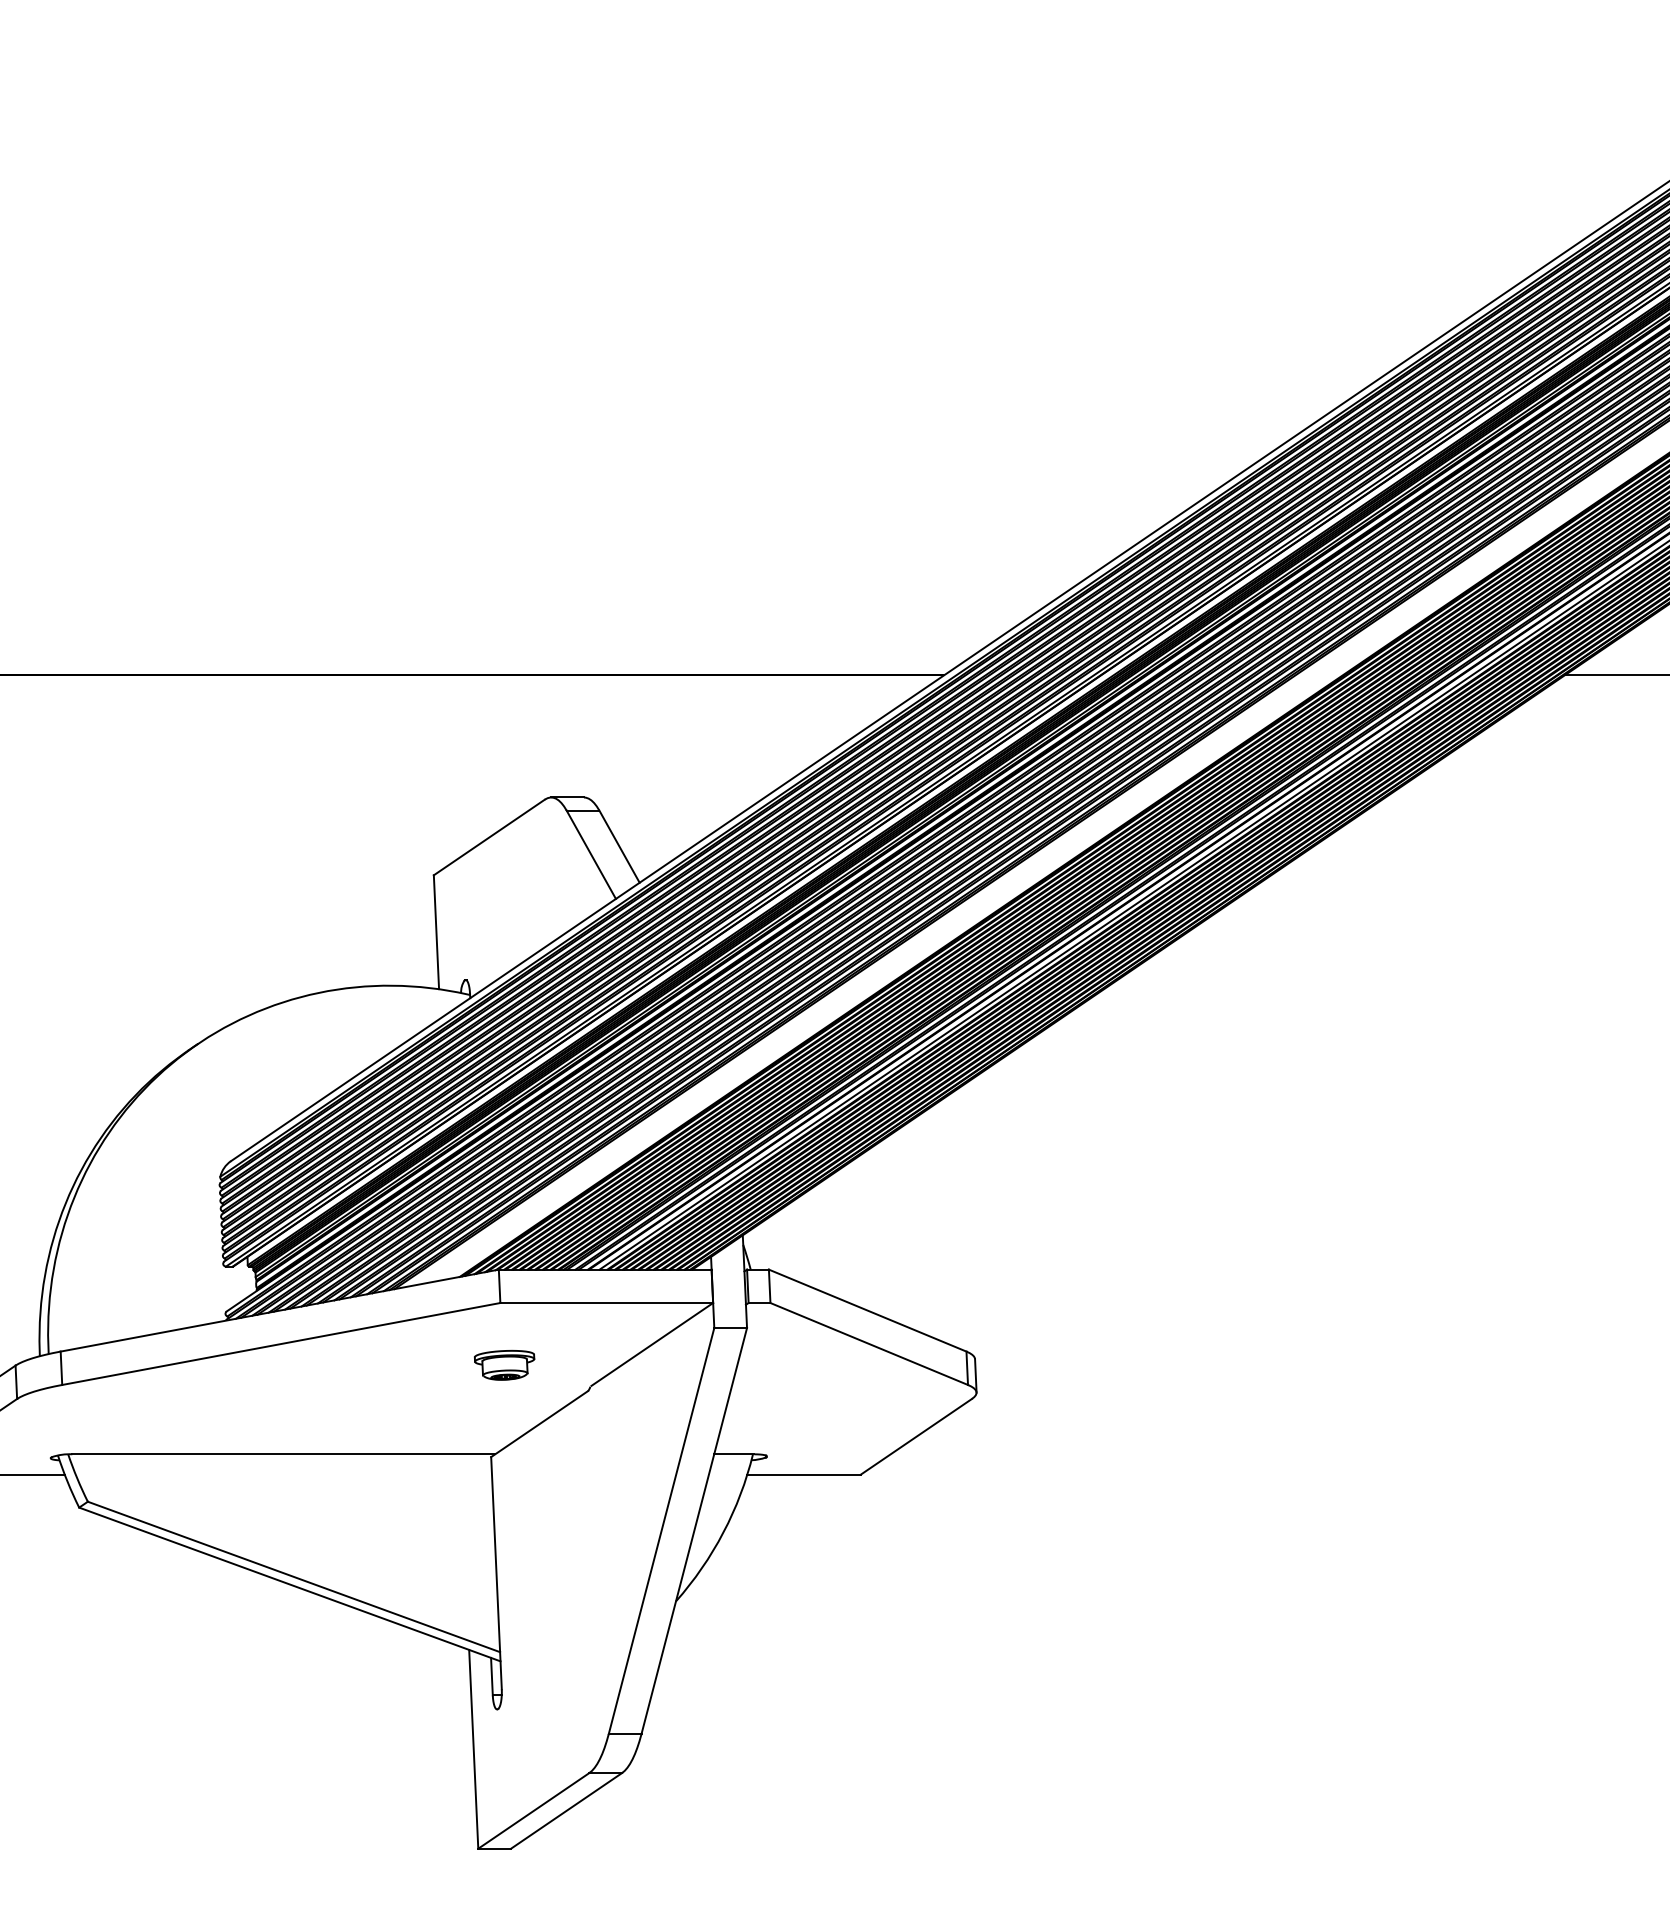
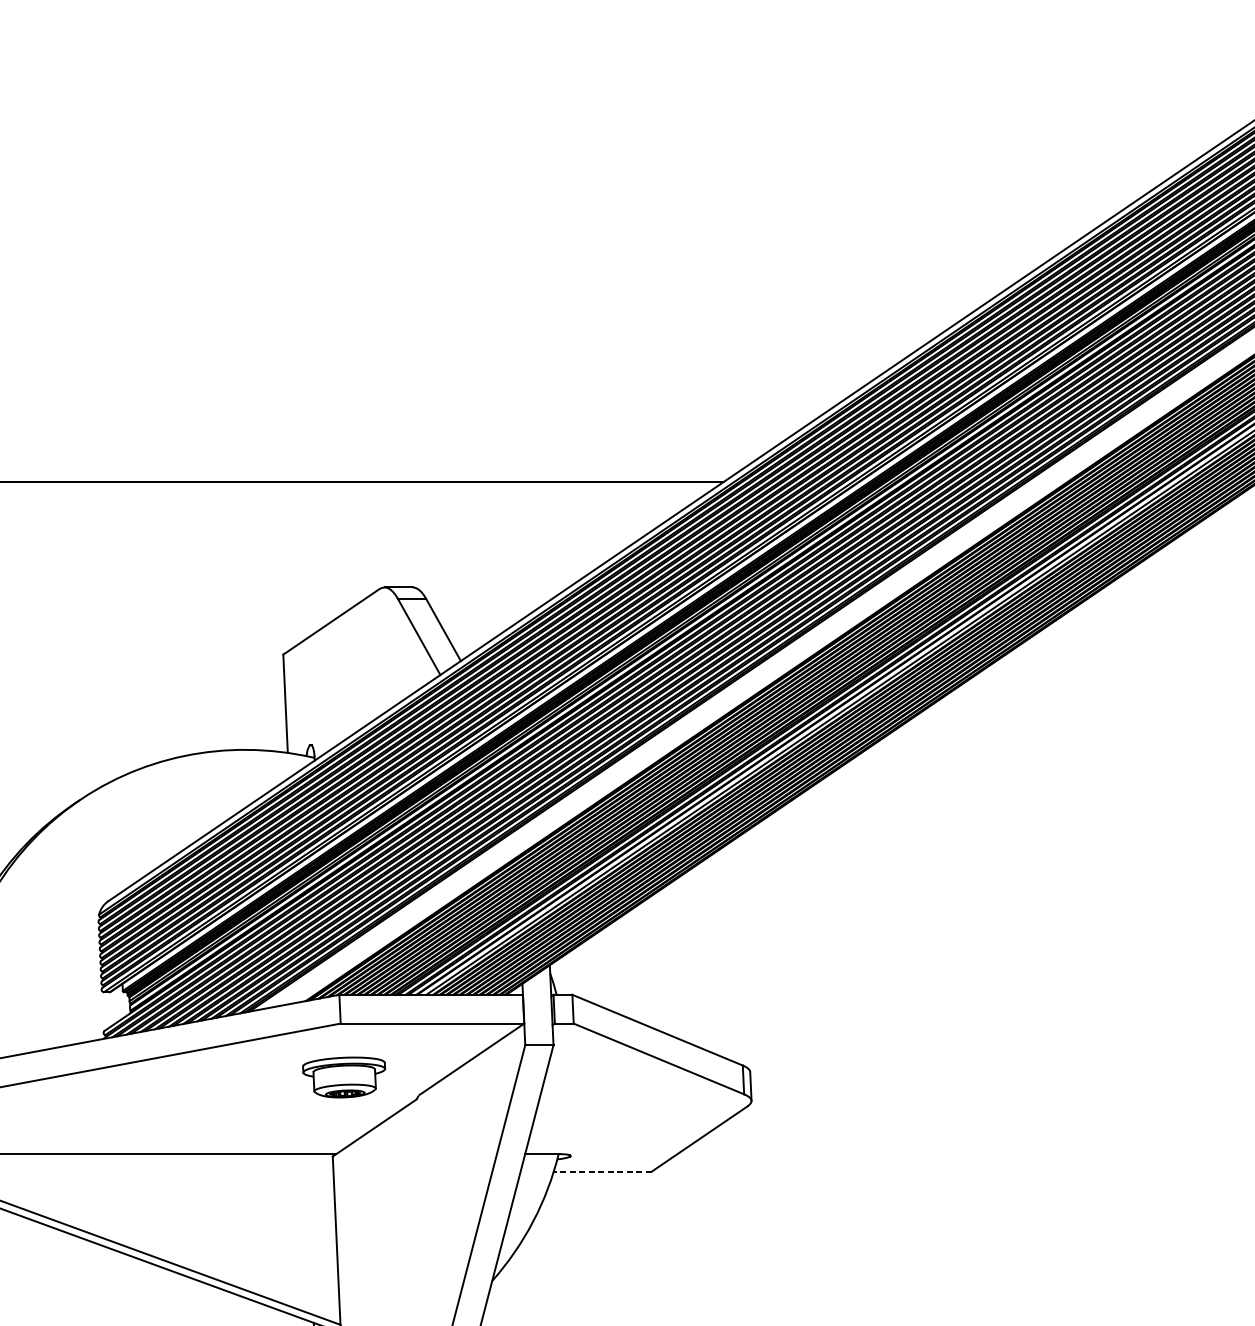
part: (504, 1364) -> (344, 1076), size x1.6
line: (804, 1474) -> (603, 1171), solid -> dashed

